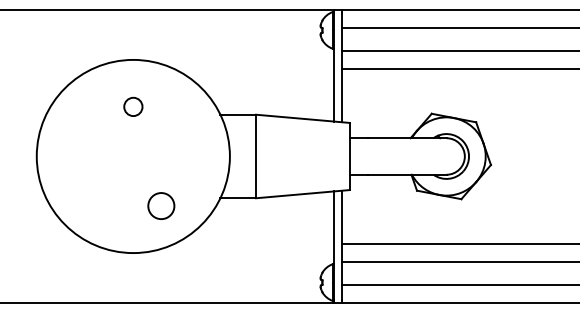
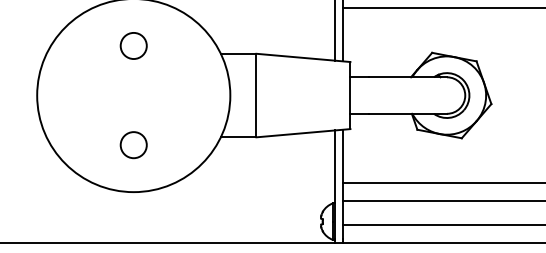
circle: (133, 106) -> (133, 45), size x1.43
circle: (161, 205) -> (133, 144), moved

